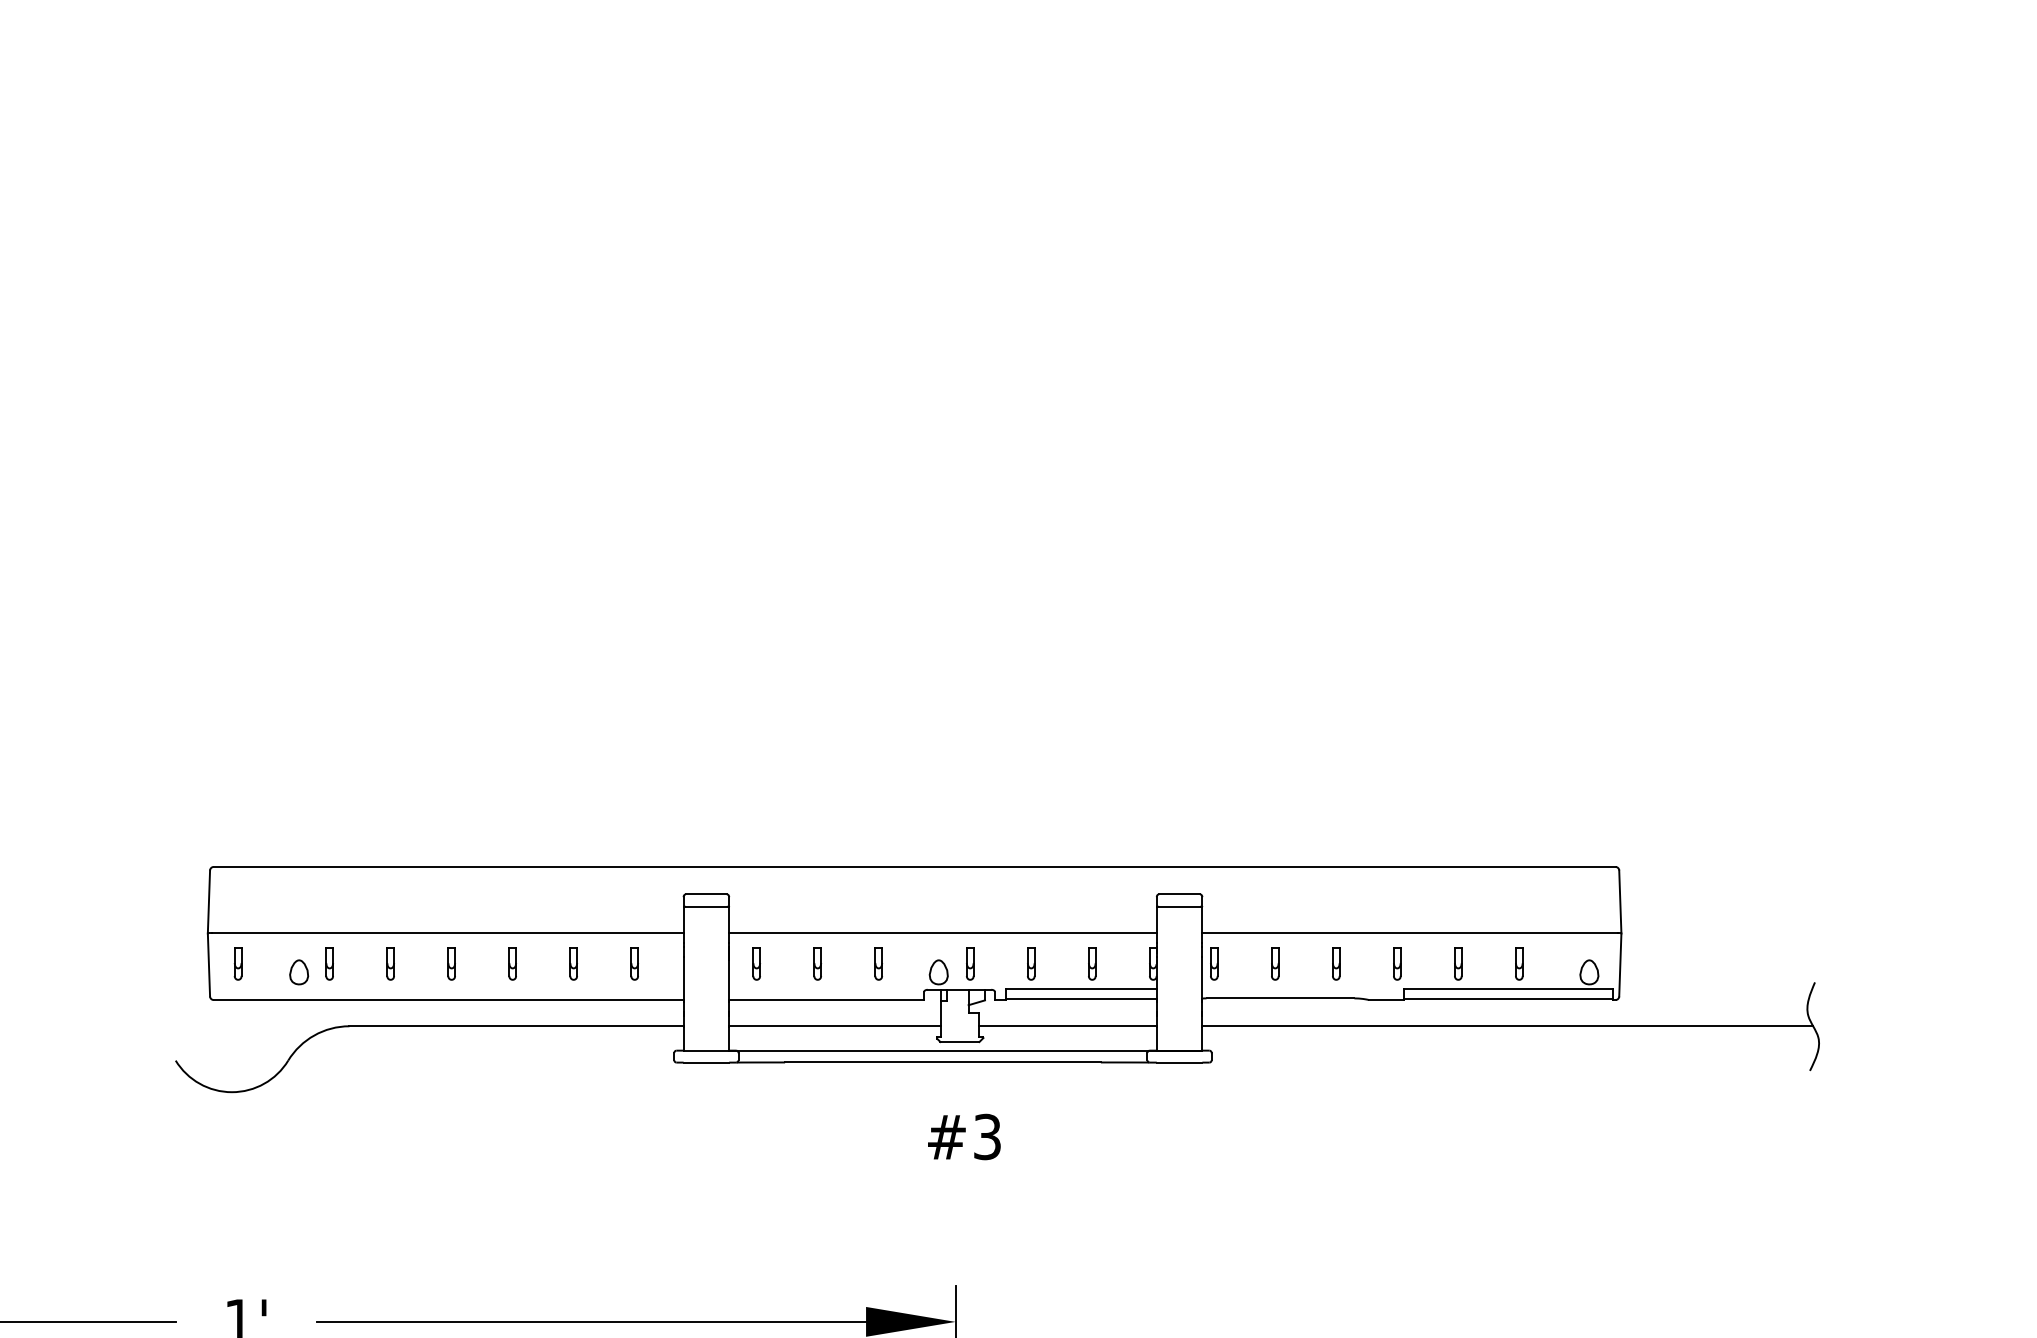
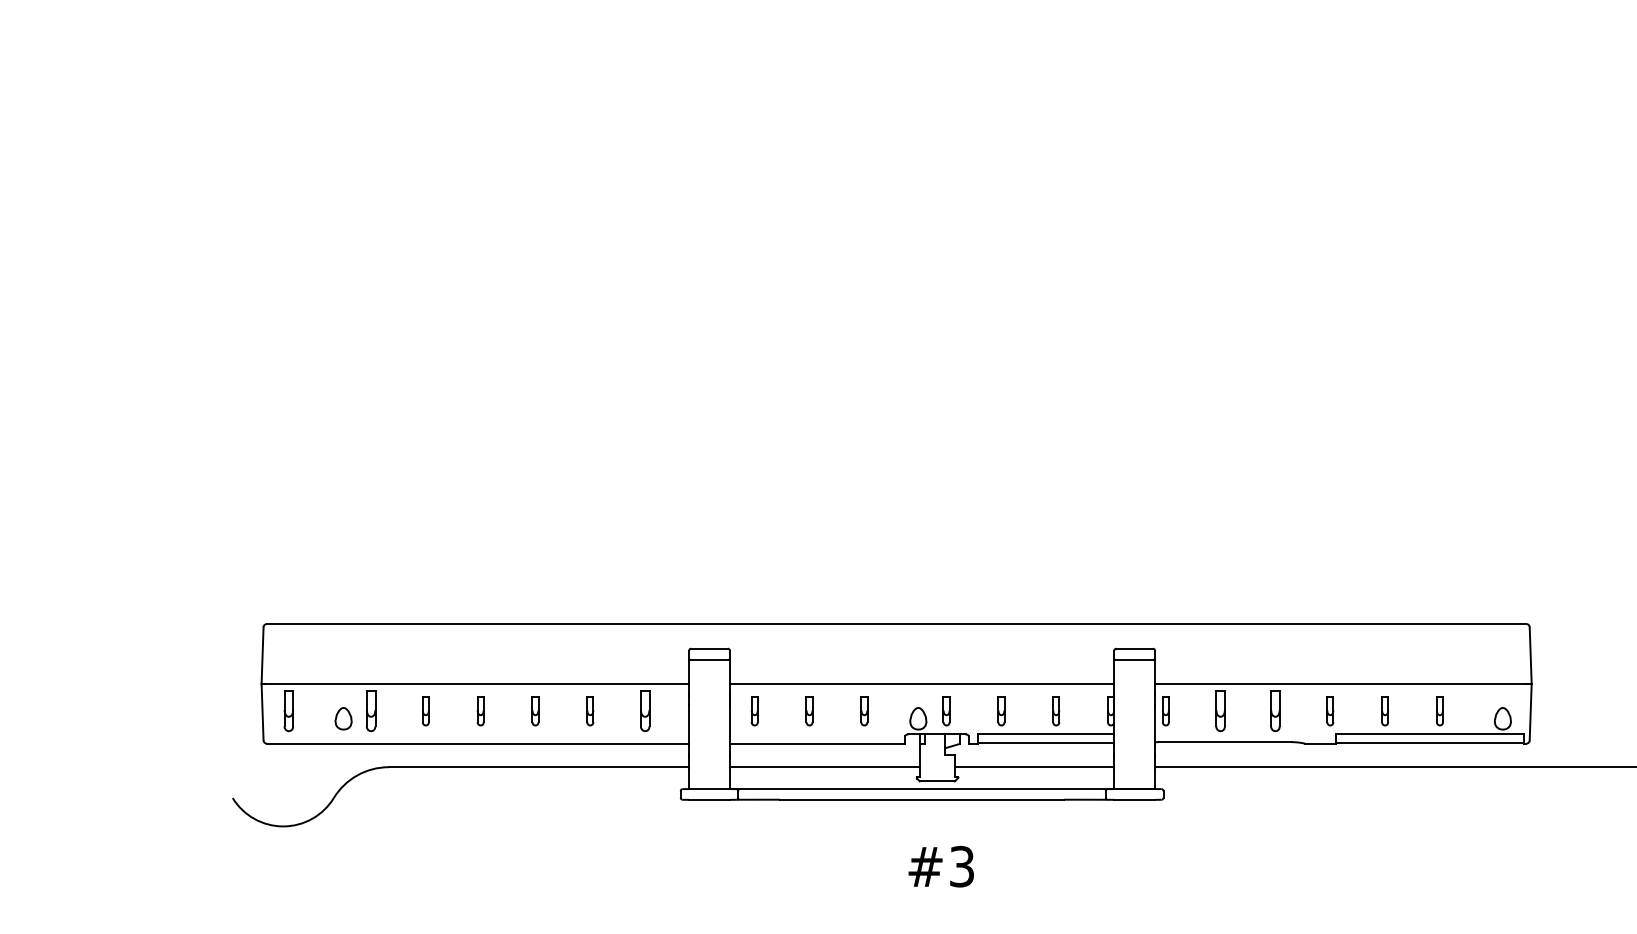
part: (237, 963) -> (288, 710), size x1.4
part: (329, 963) -> (370, 710), size x1.4
part: (634, 963) -> (644, 710), size x1.4
part: (1275, 963) -> (1220, 710), size x1.4
part: (1336, 963) -> (1275, 710), size x1.4

